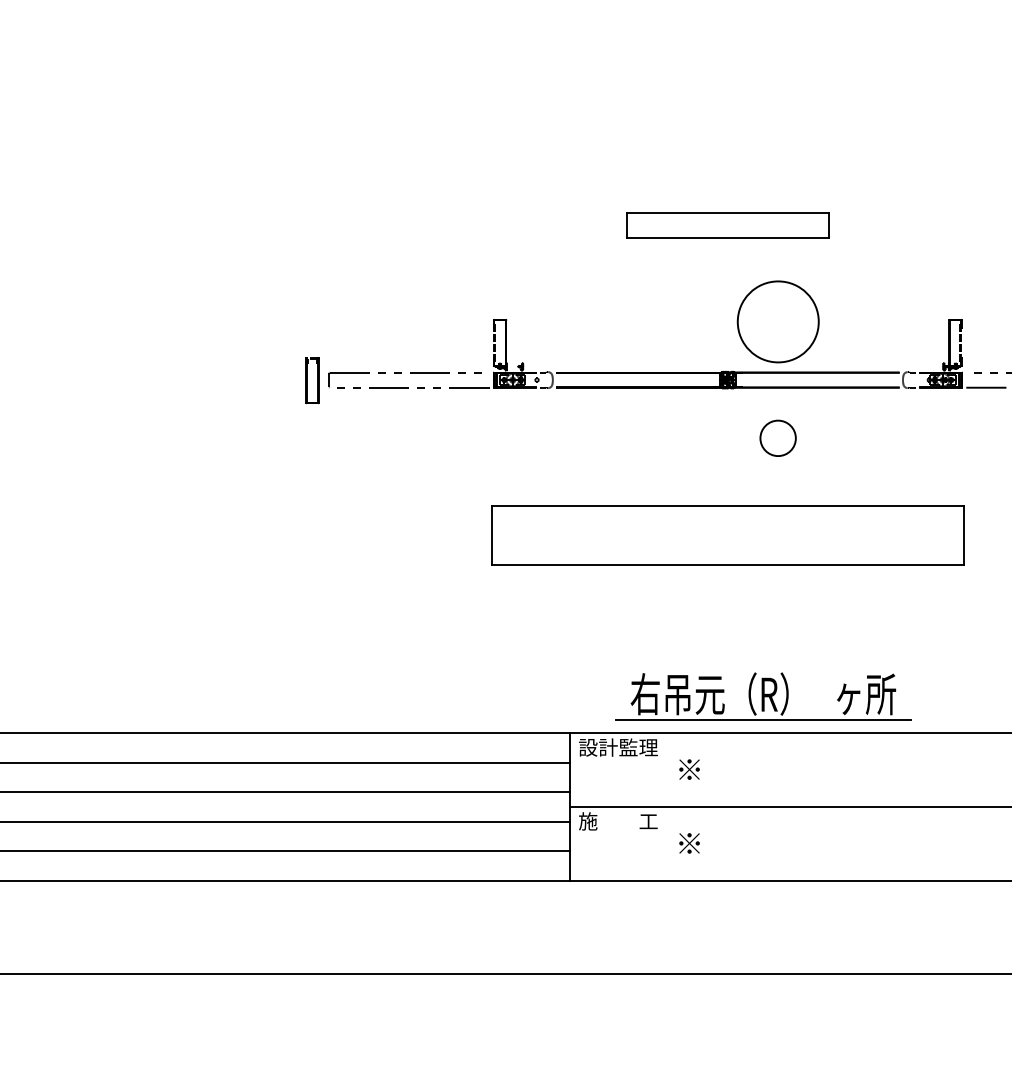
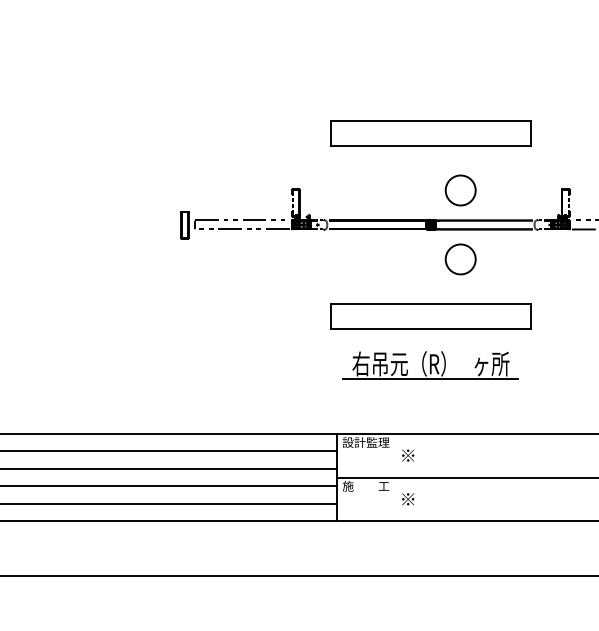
part: (727, 225) -> (430, 133), size x1.67
circle: (777, 321) -> (460, 190), size x0.62
circle: (777, 438) -> (460, 259), size x1.43
part: (727, 534) -> (430, 316), size x0.71
part: (762, 696) -> (430, 365), moved

